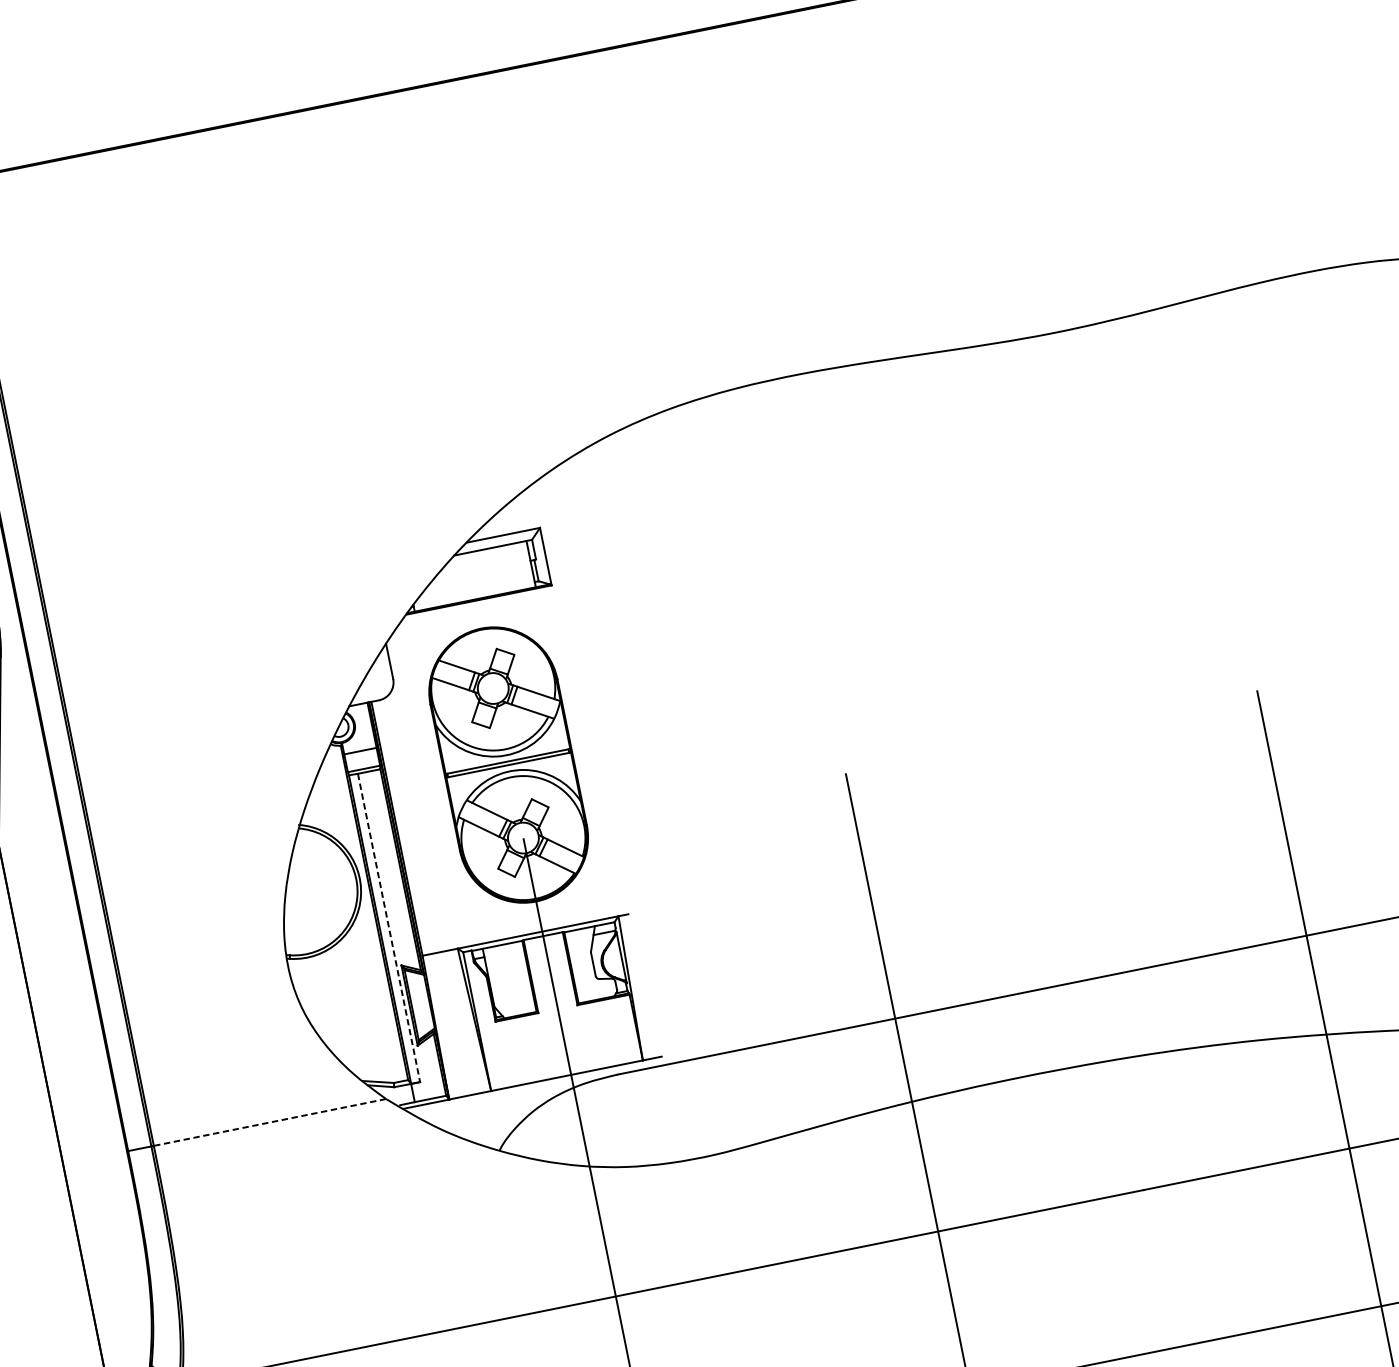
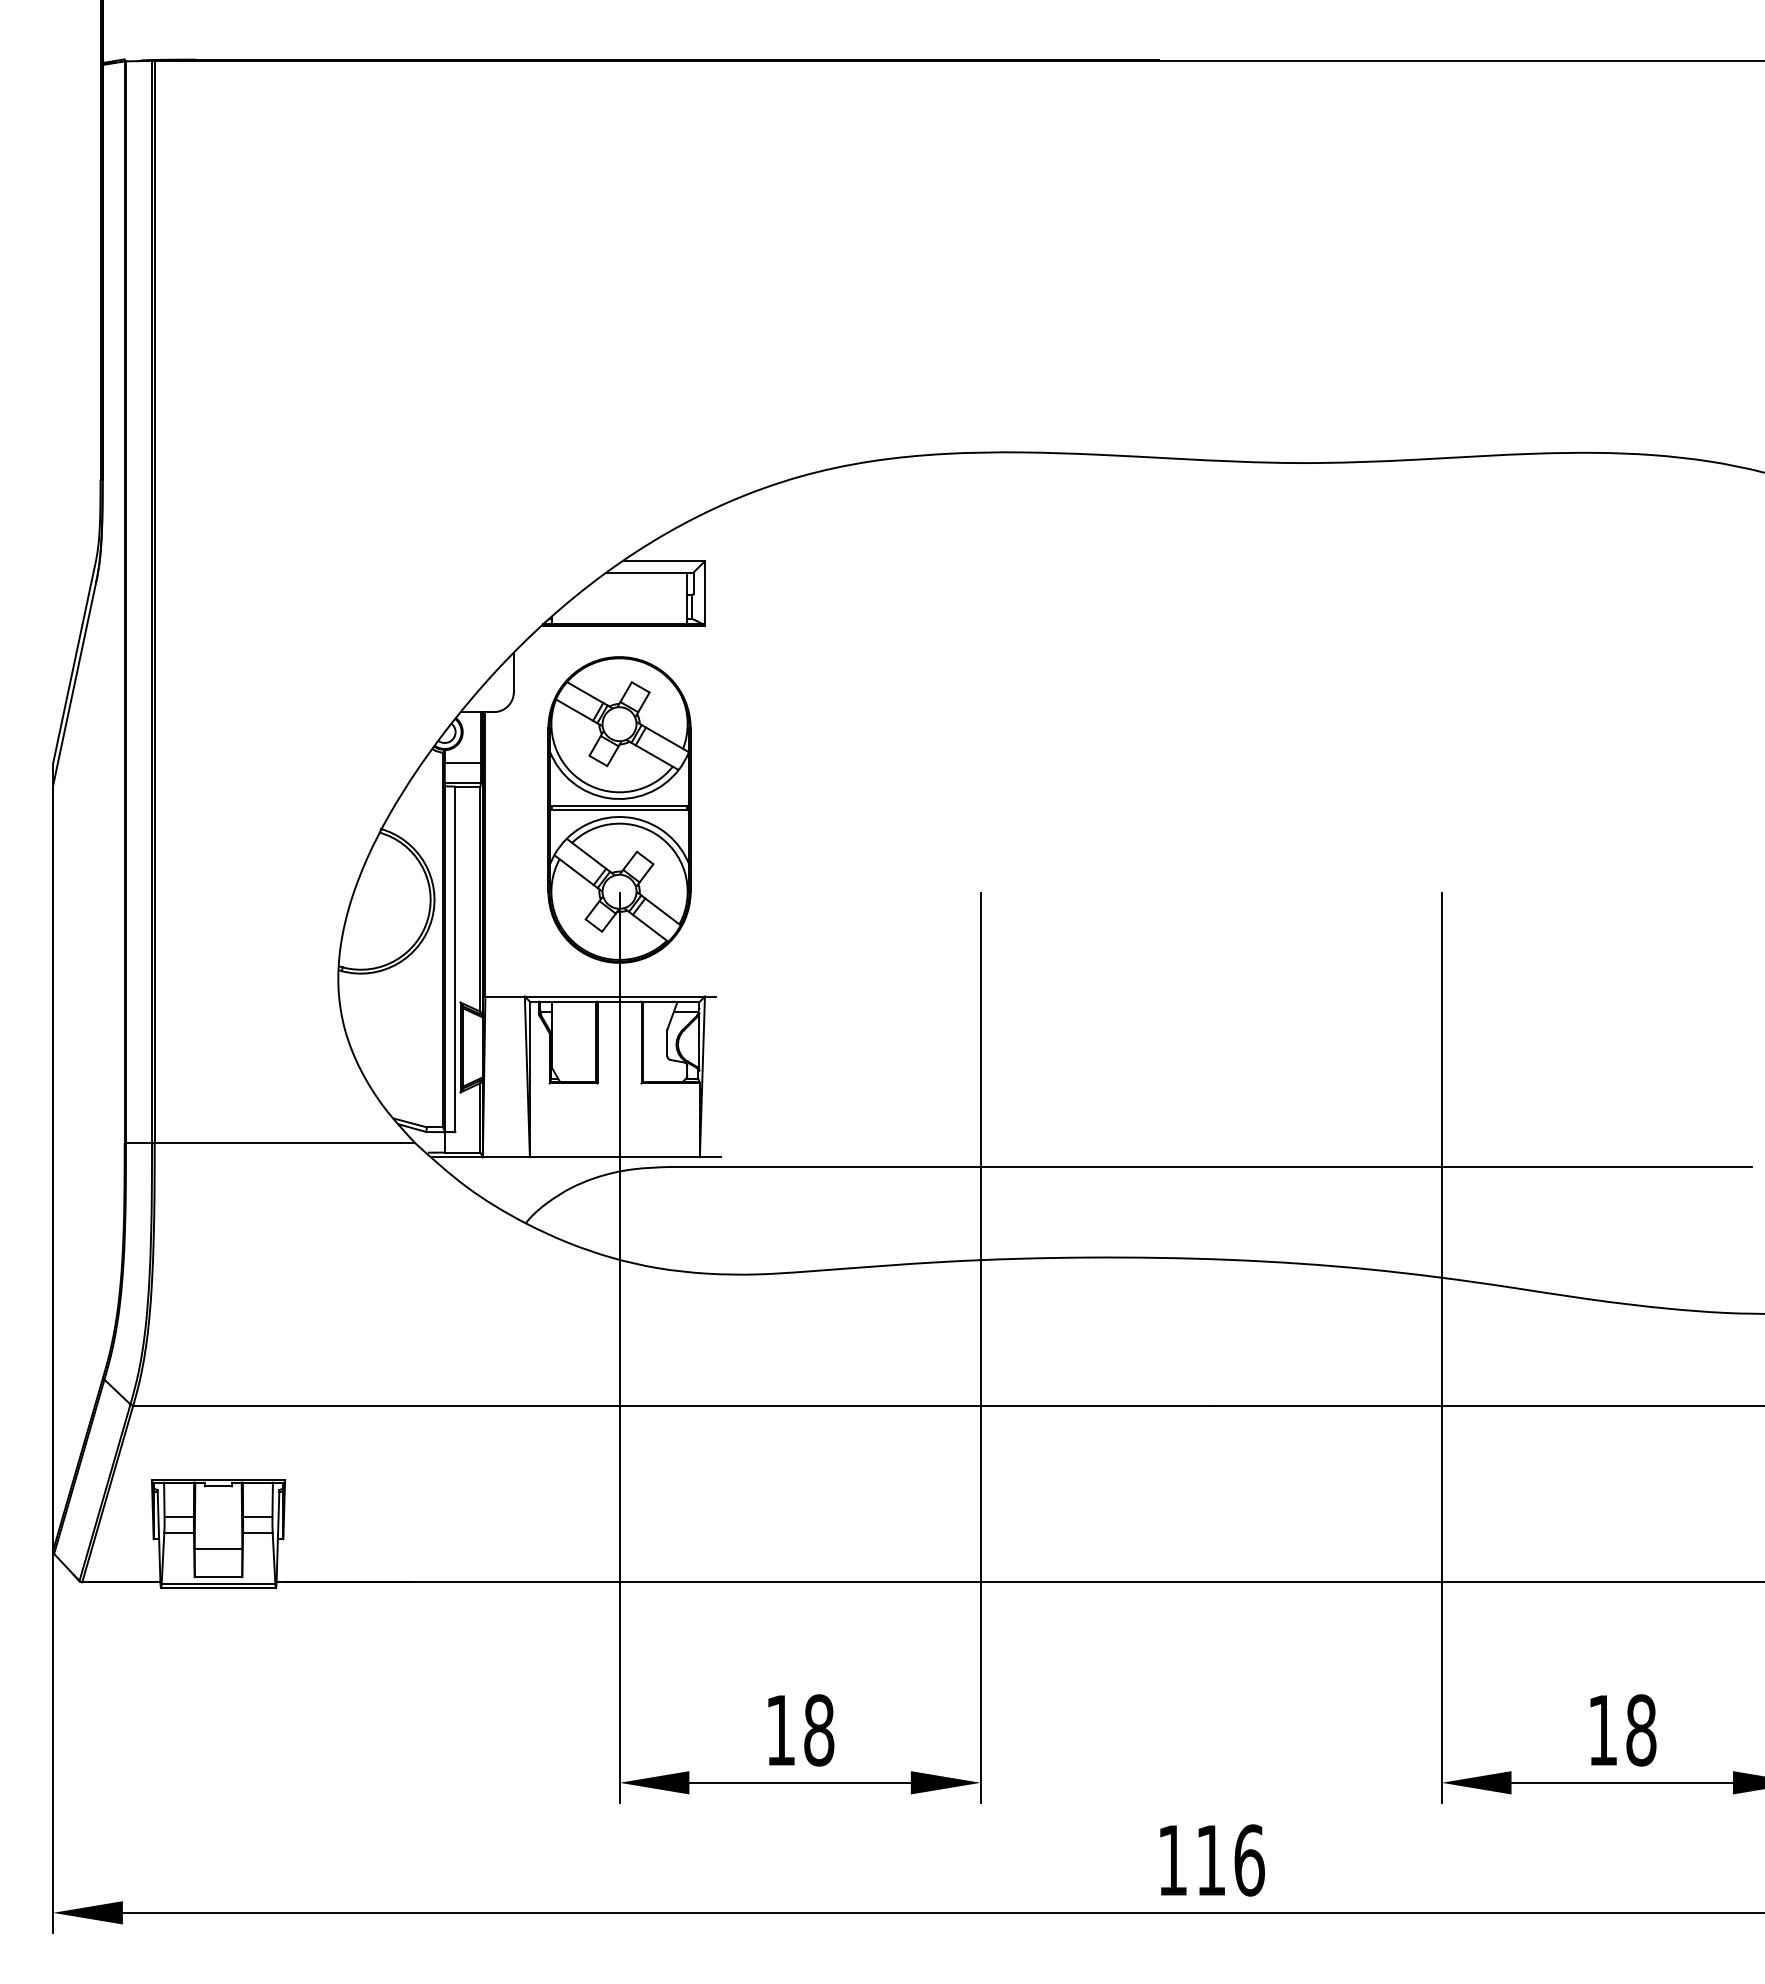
line: (389, 928) -> (455, 959), dashed -> solid
line: (269, 1122) -> (284, 1143), dashed -> solid

